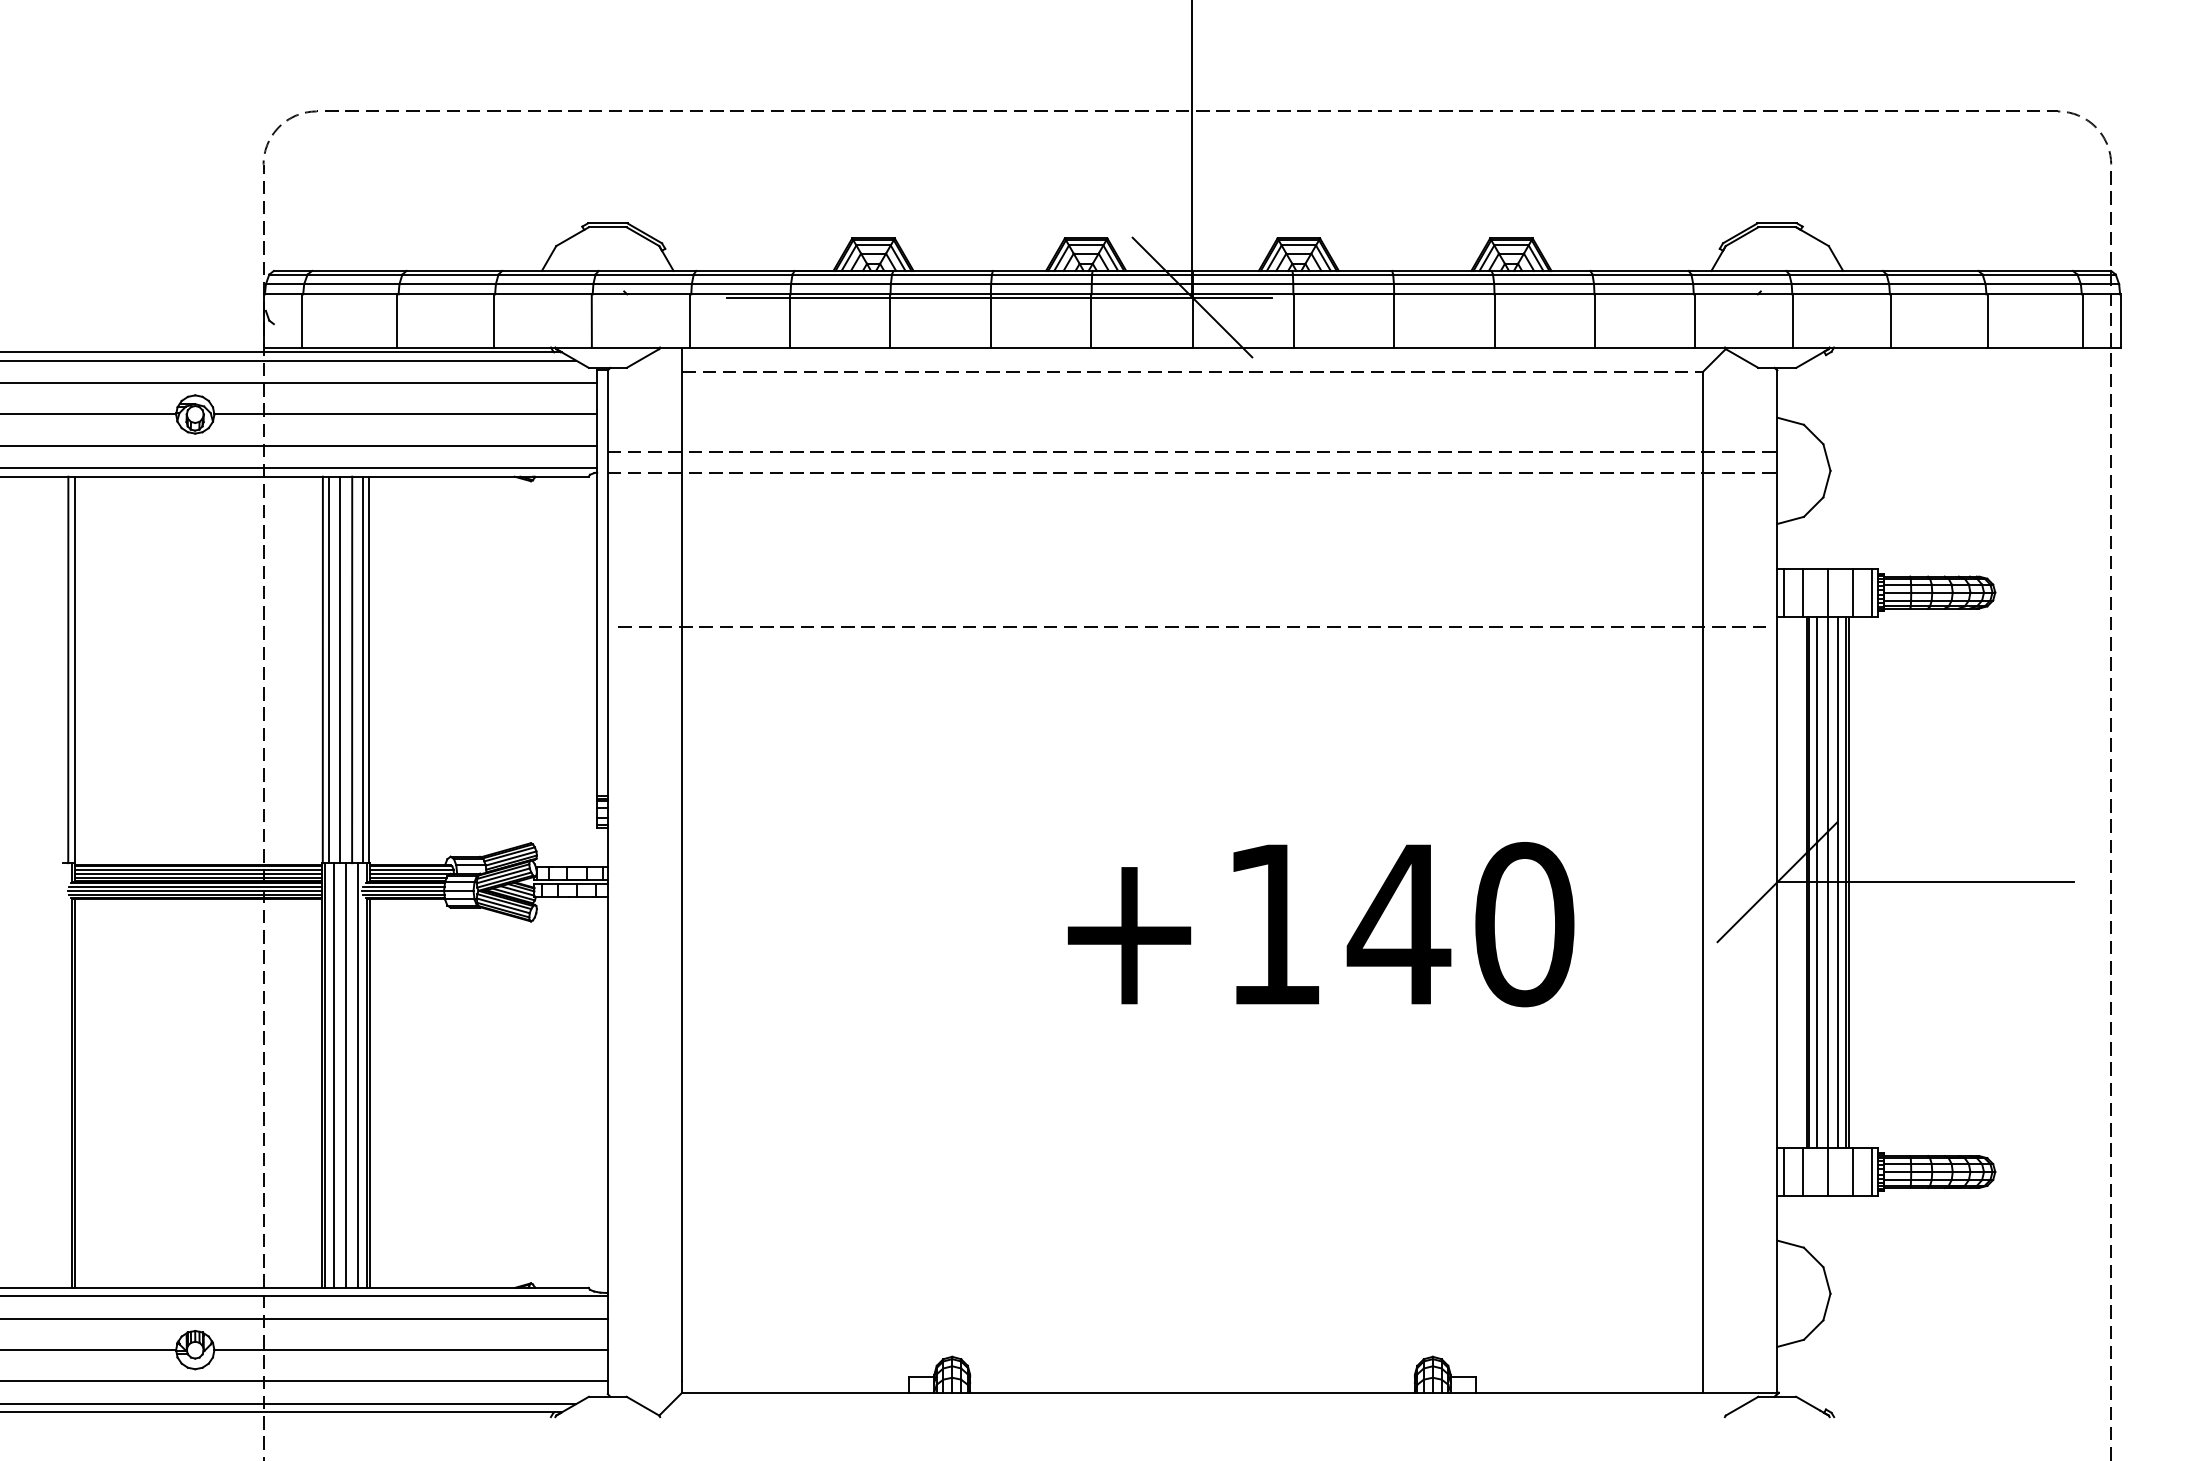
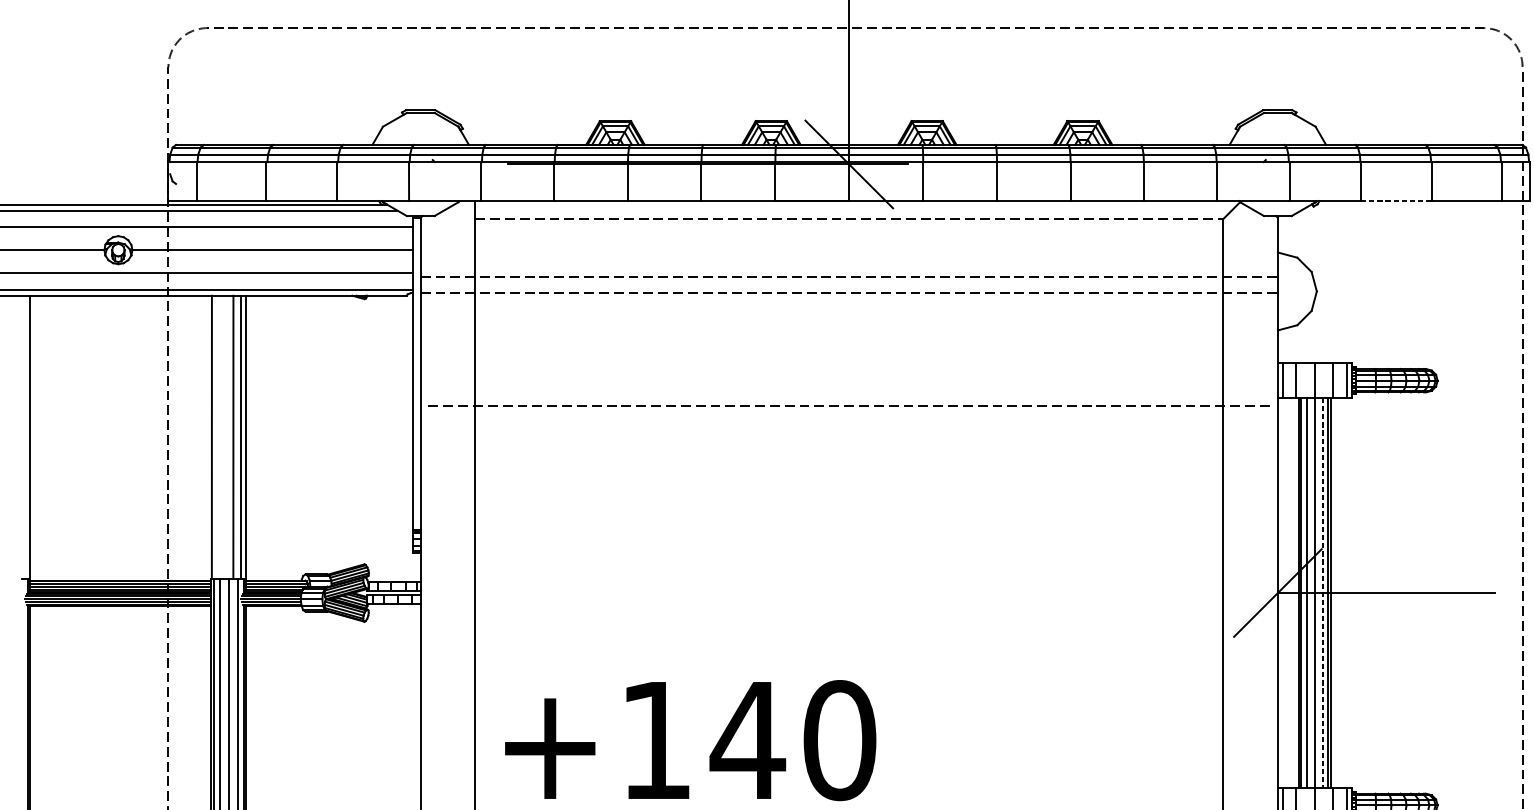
line: (1938, 347) -> (1396, 201), solid -> dashed
line: (68, 669) -> (25, 437), removed
line: (329, 669) -> (216, 437), removed
line: (339, 669) -> (224, 437), removed
line: (1838, 882) -> (1322, 593), solid -> dashed
text: (1320, 924) -> (690, 740), moved

